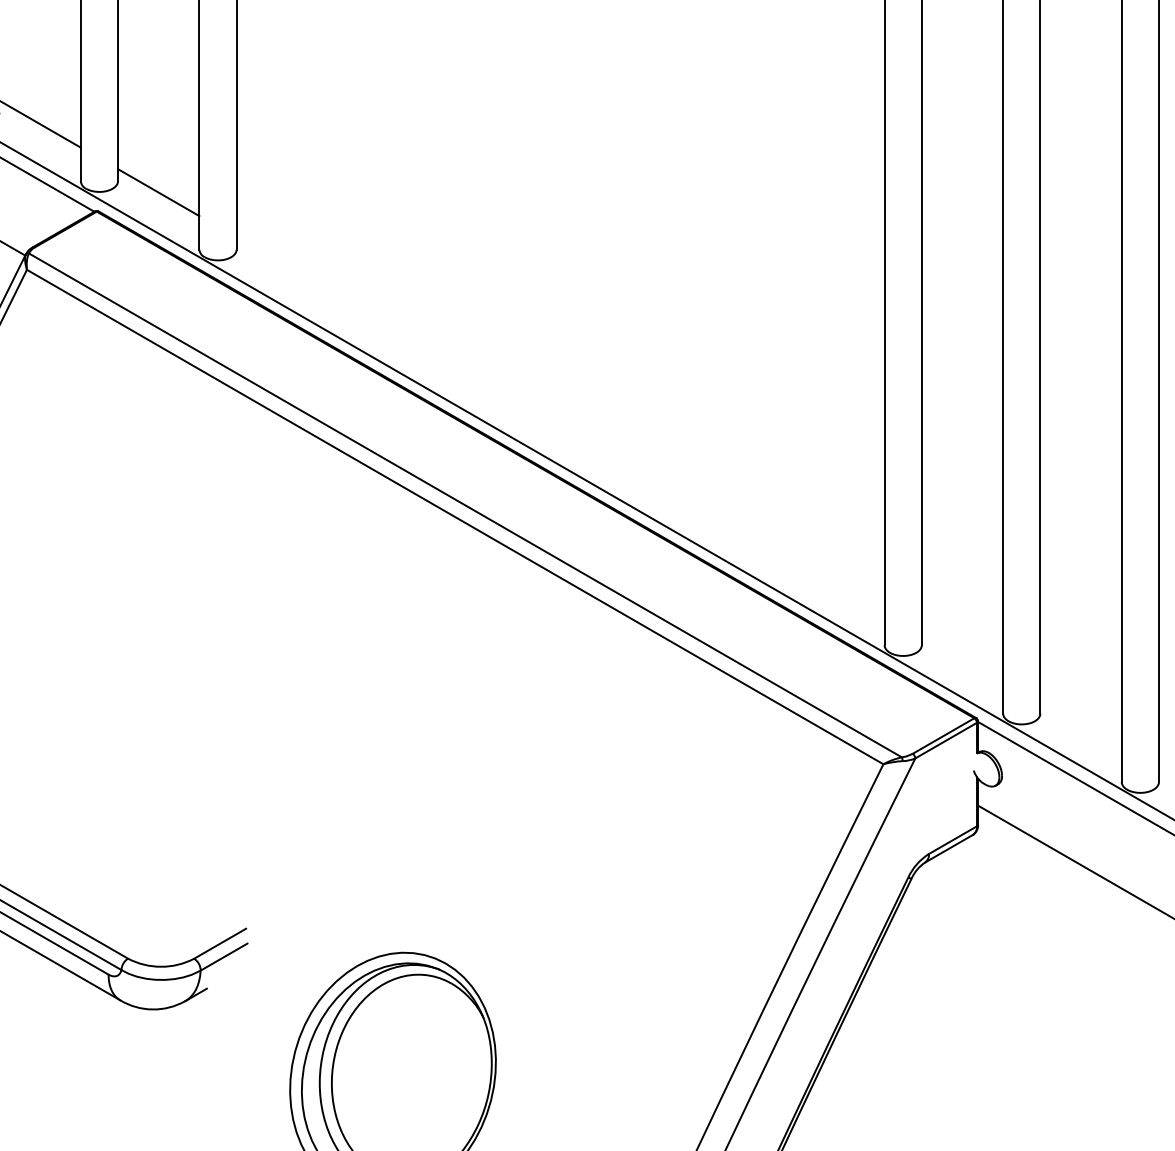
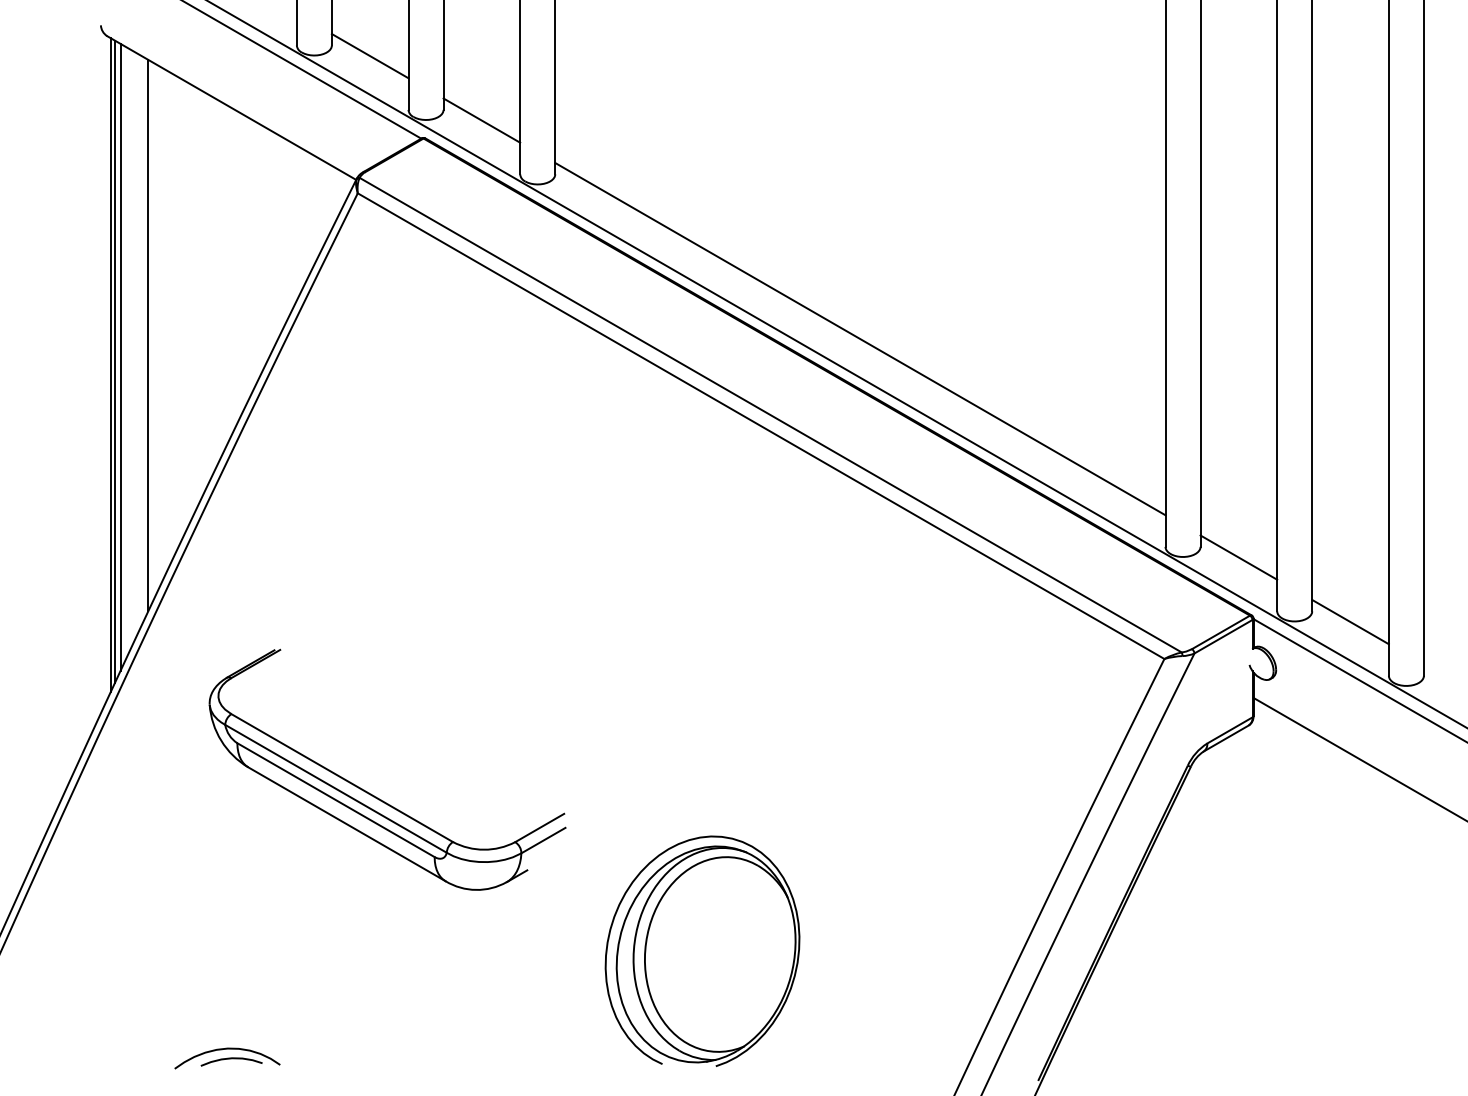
line: (560, 425) -> (860, 339), added
line: (962, 656) -> (1238, 557), added
line: (1081, 724) -> (1350, 621), added

